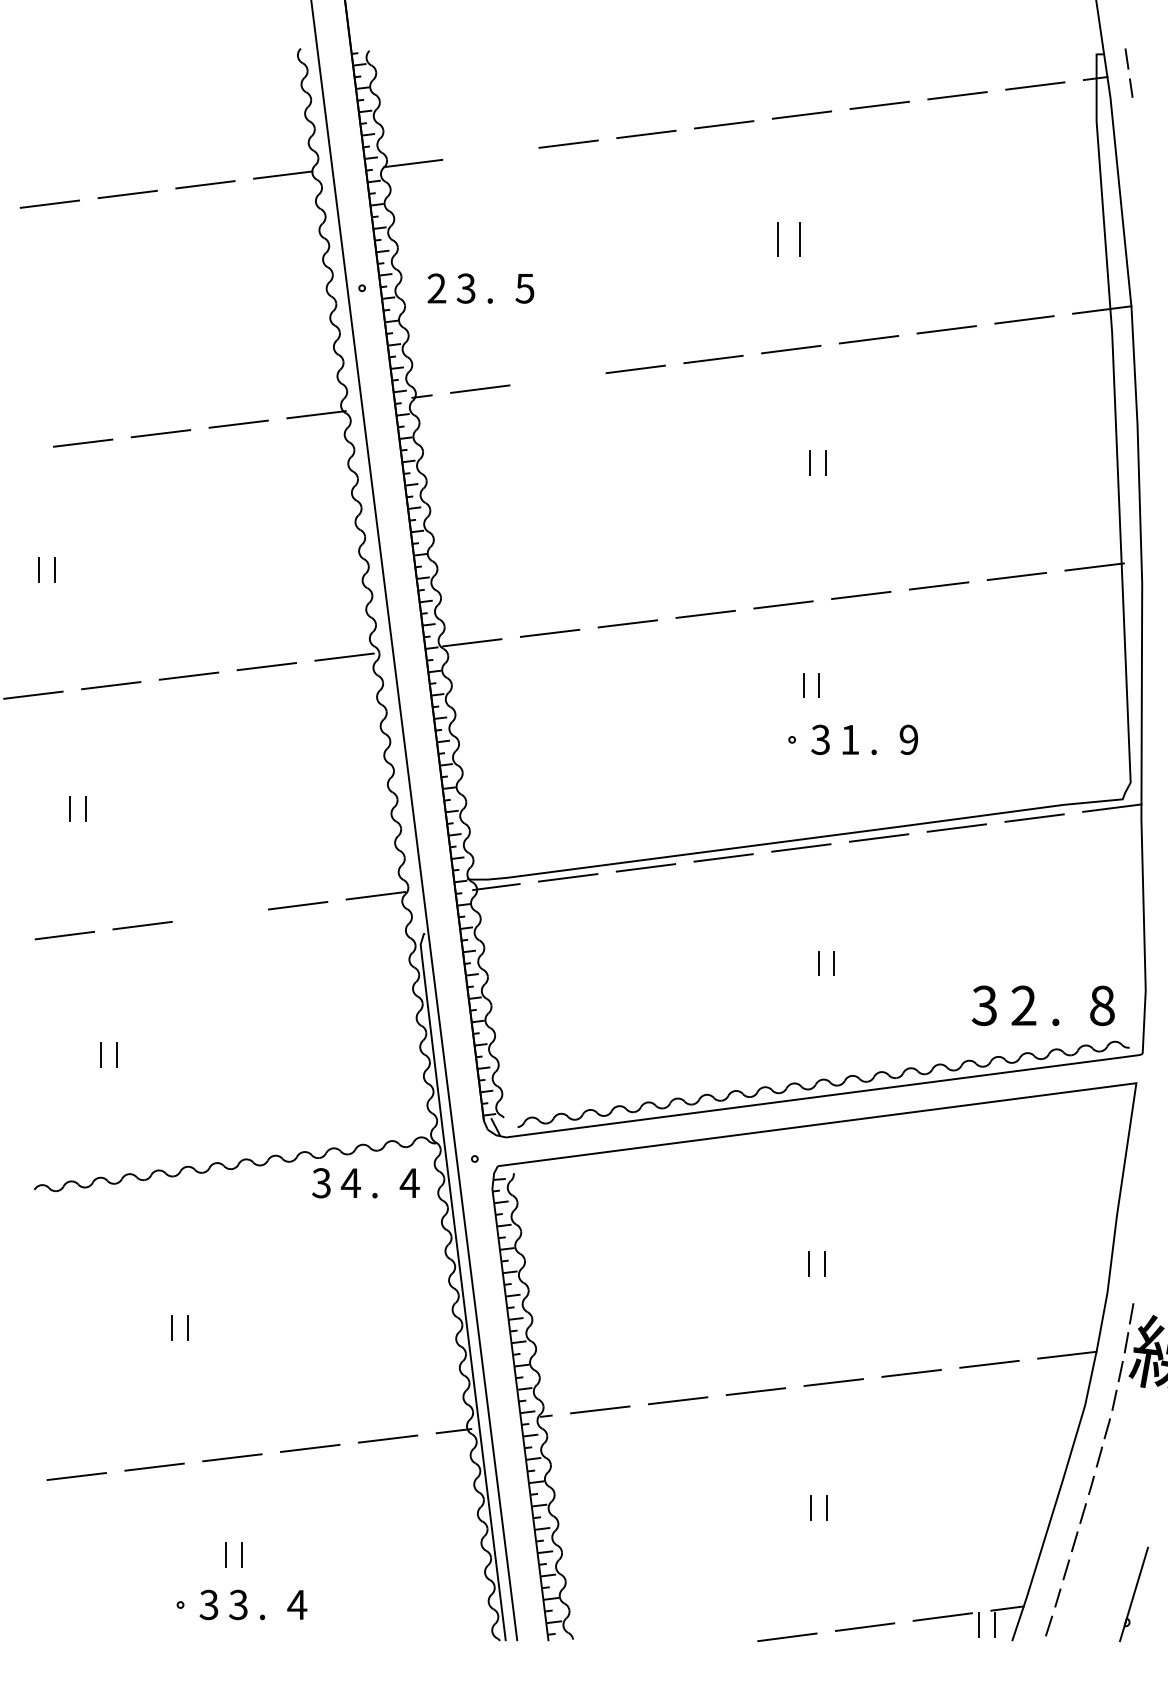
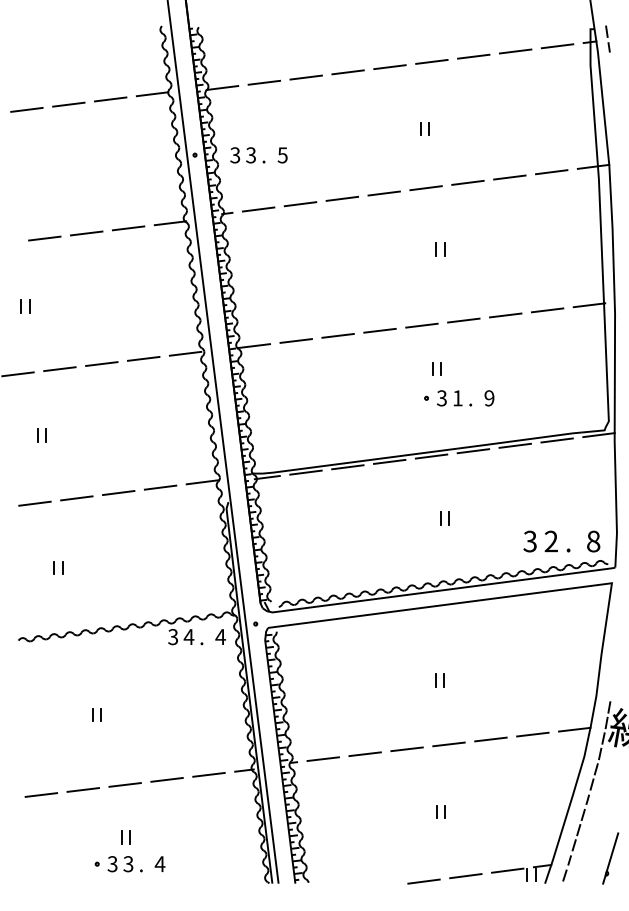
line: (491, 153) -> (264, 82), added
part: (788, 238) -> (424, 128), size x0.71
text: (437, 288) -> (235, 155), 2 -> 3
line: (558, 379) -> (300, 204), added
line: (220, 916) -> (118, 493), added

